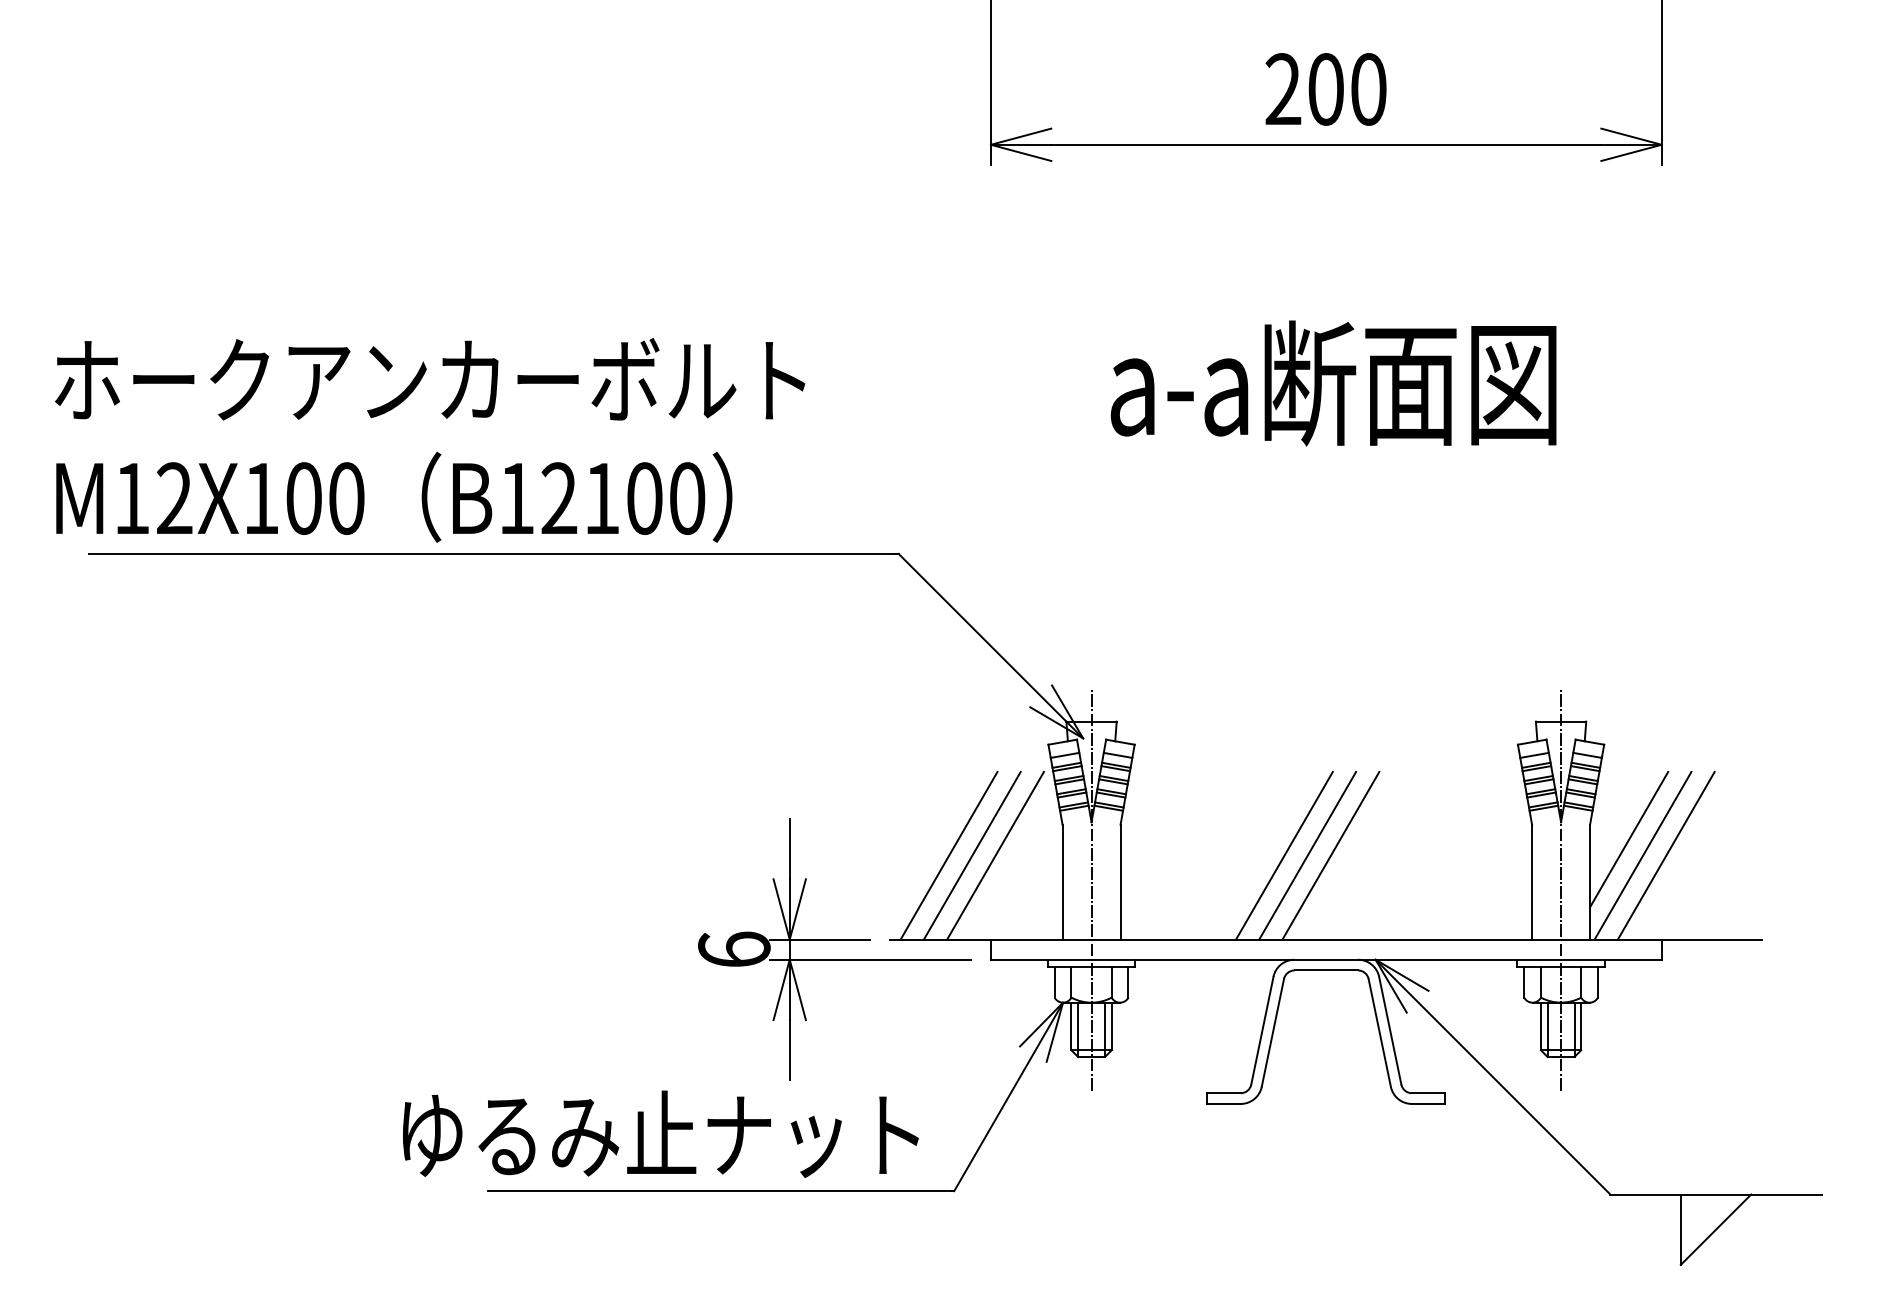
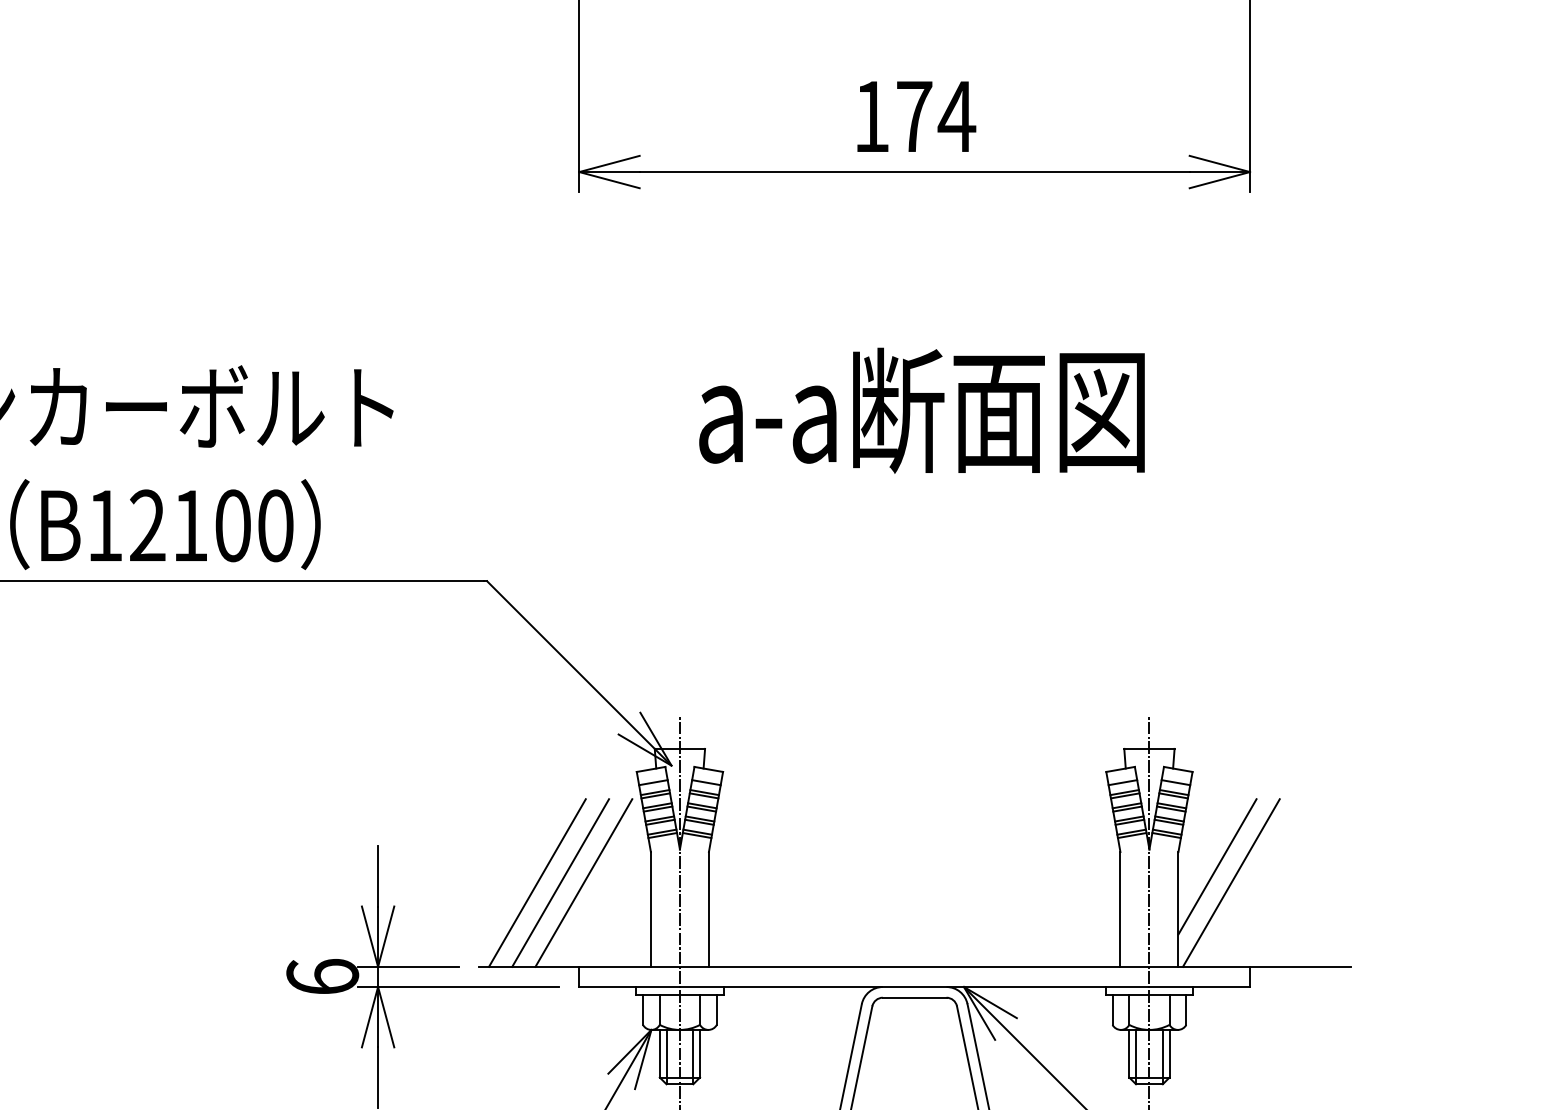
text: (1326, 89) -> (914, 116), 200 -> 174
line: (1284, 855) -> (872, 882), removed
line: (1307, 855) -> (895, 882), removed
line: (1330, 855) -> (918, 882), removed
line: (1665, 855) -> (1253, 882), removed

